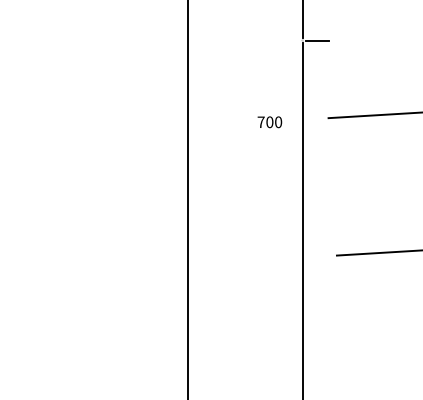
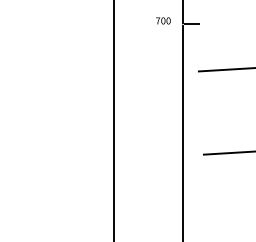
text: (270, 121) -> (163, 20), moved

